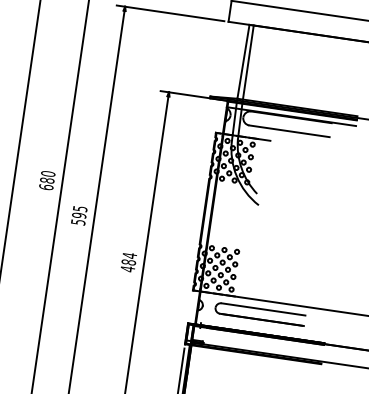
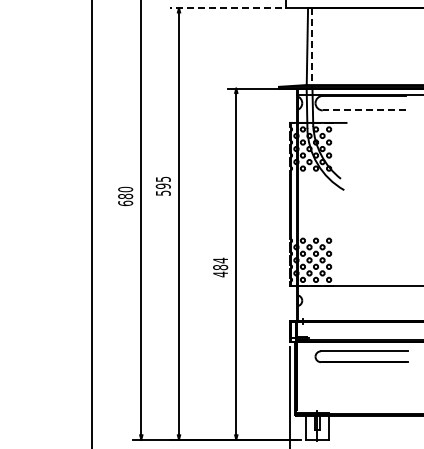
line: (170, 13) -> (226, 8), solid -> dashed
line: (248, 64) -> (312, 48), solid -> dashed
line: (289, 131) -> (364, 110), solid -> dashed
text: (78, 214) -> (162, 185), moved
part: (259, 313) -> (361, 356), moved

